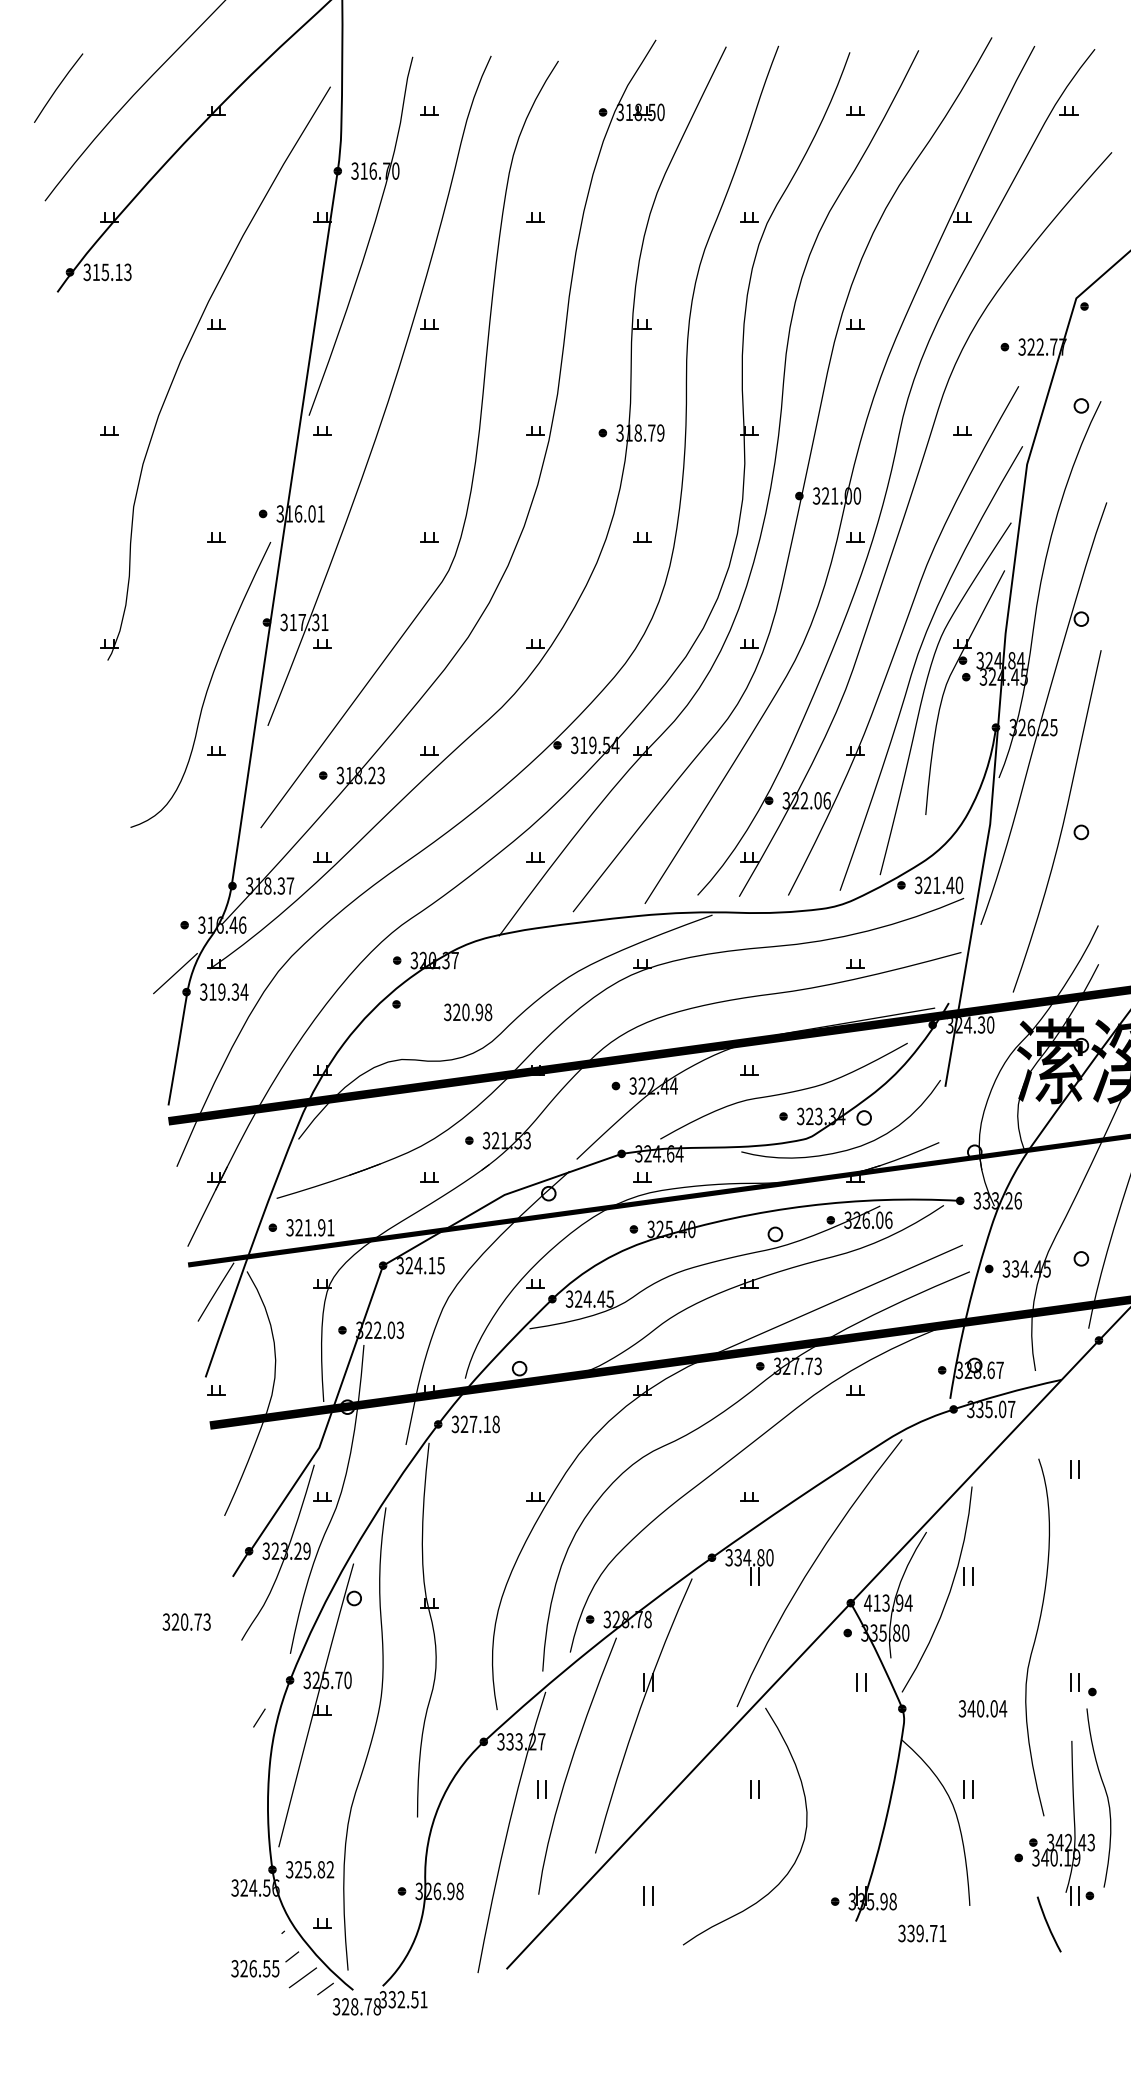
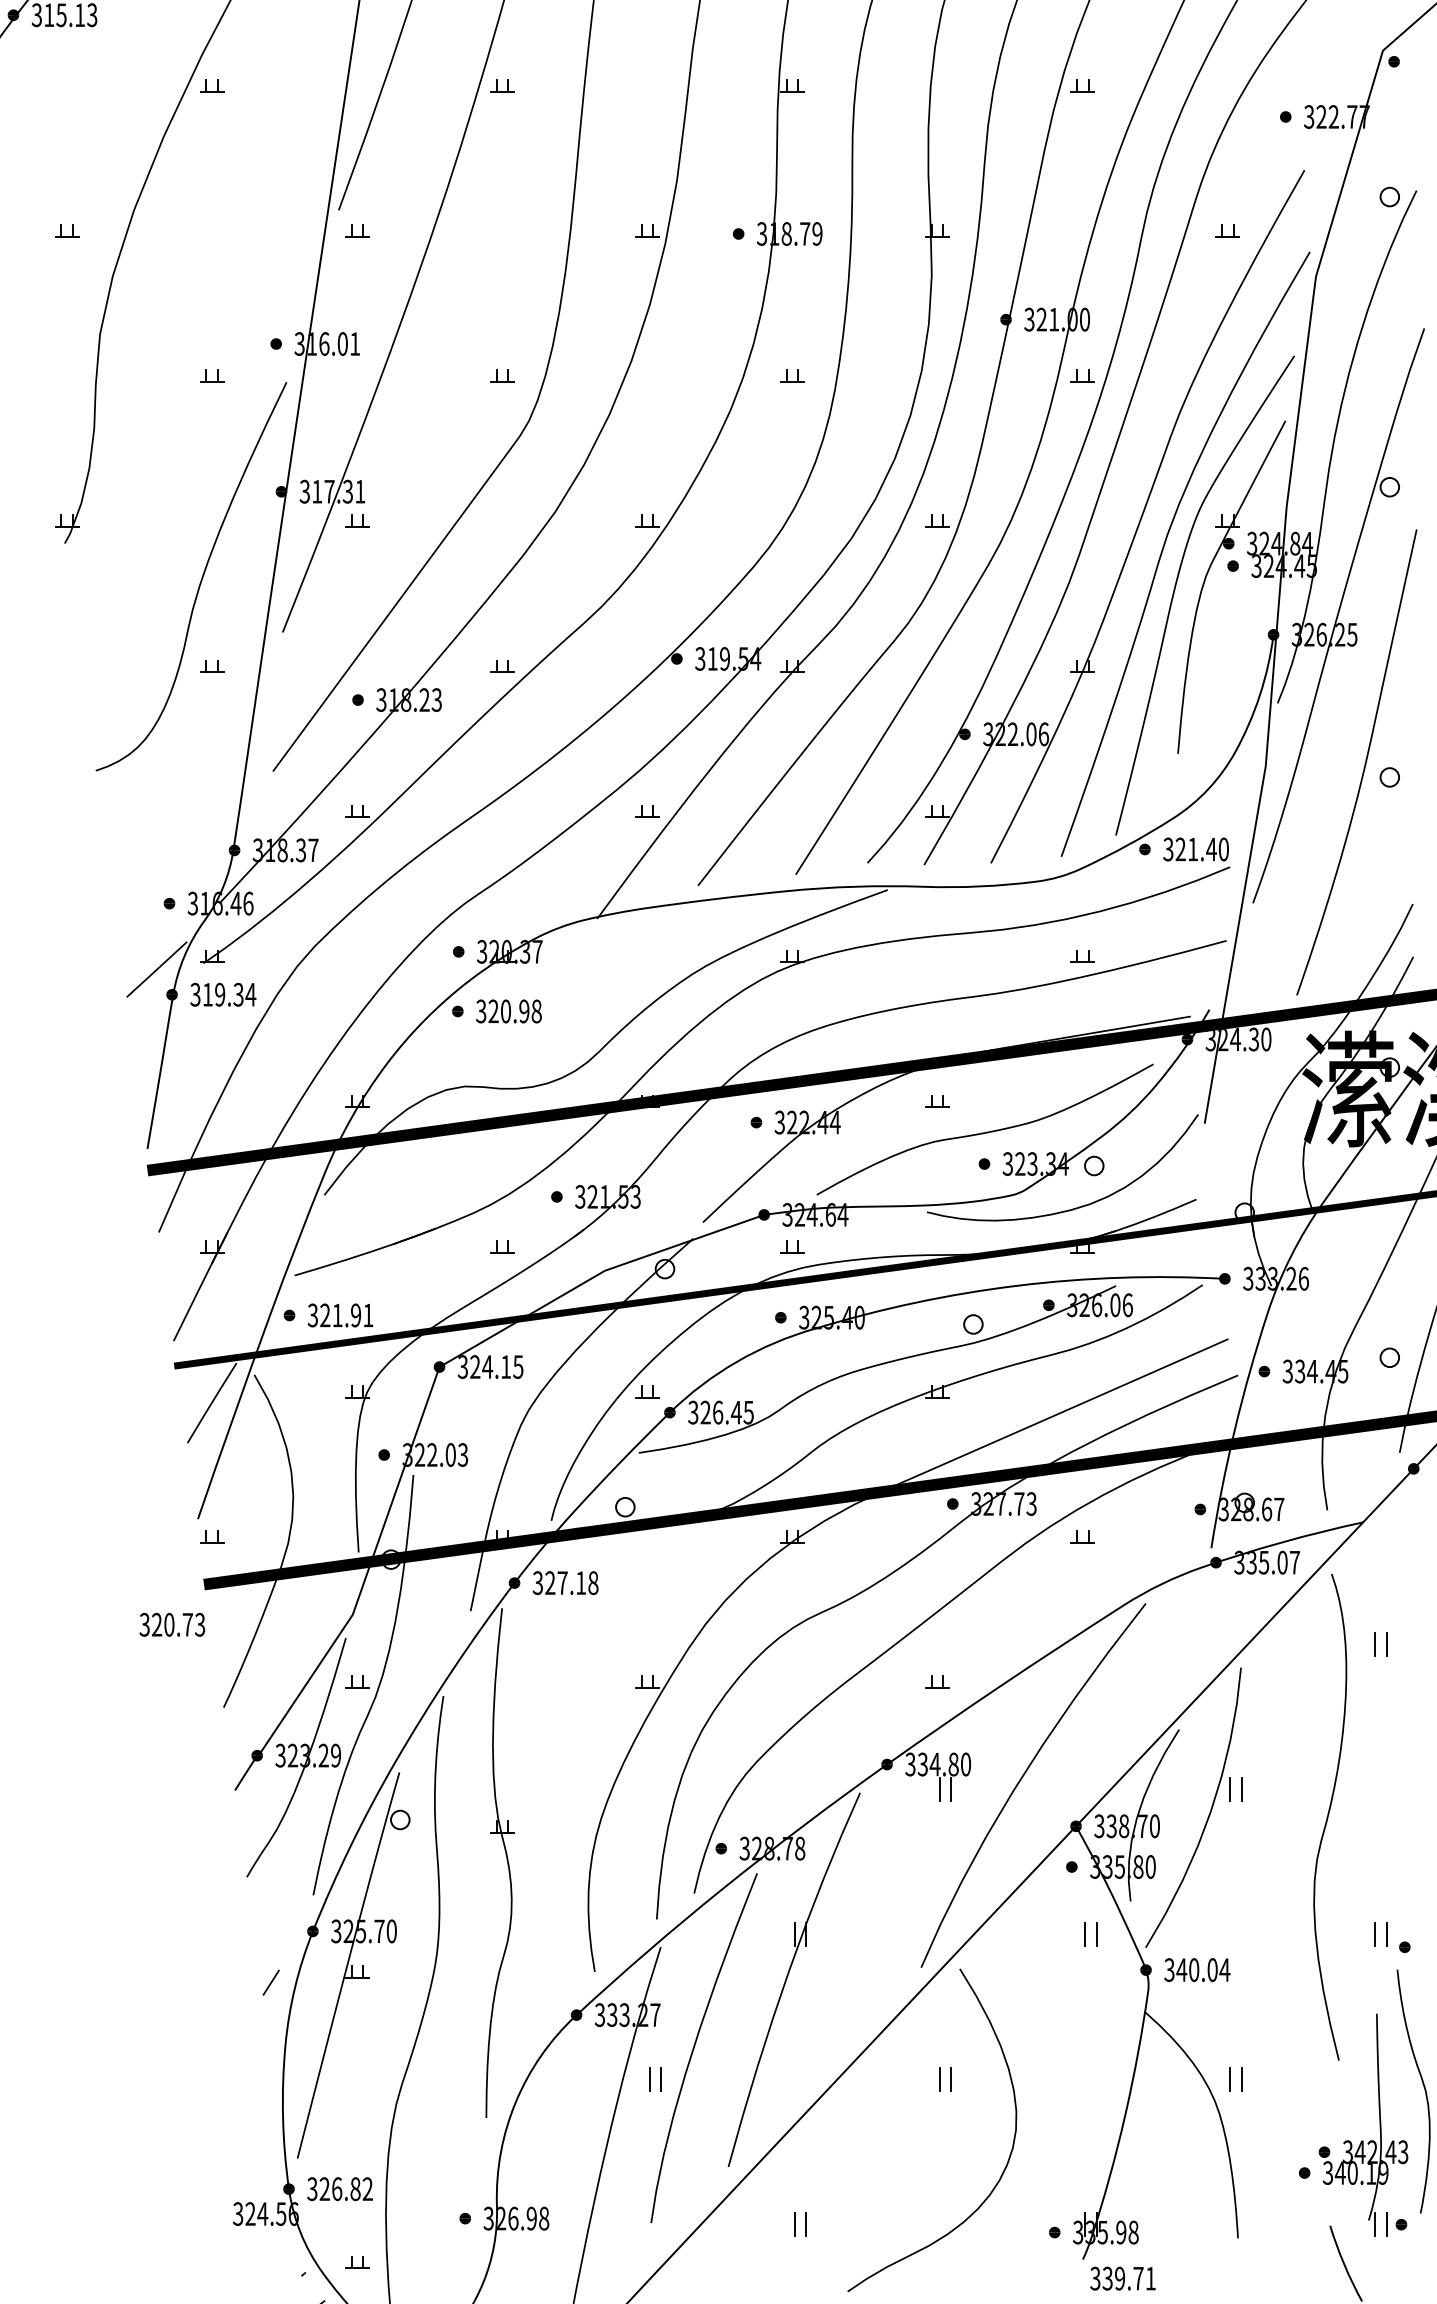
text: (468, 1012) -> (509, 1011), moved
text: (587, 1298) -> (717, 1411), 324.45 -> 326.45
text: (888, 1602) -> (1127, 1825), 413.94 -> 338.70
text: (186, 1621) -> (171, 1624), moved
curve: (1036, 1637) -> (1328, 1817), moved
text: (982, 1708) -> (1196, 1969), moved
text: (307, 1869) -> (336, 2188), 325.82 -> 326.82
text: (922, 1933) -> (1123, 2278), moved

